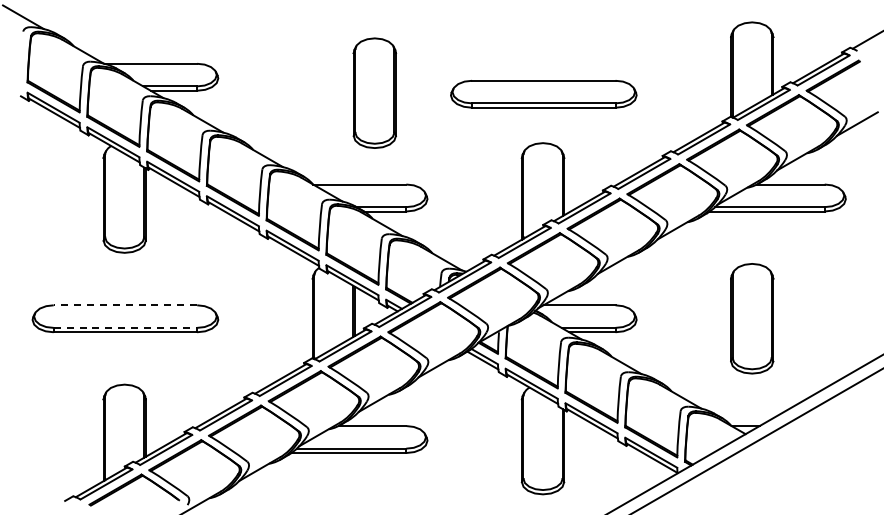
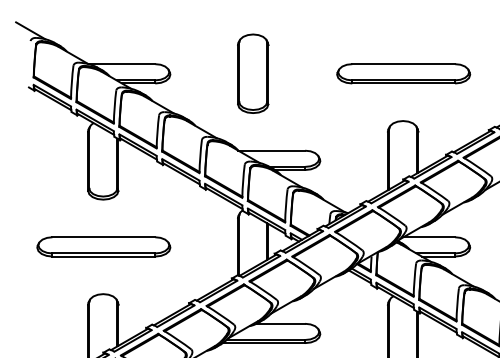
part: (374, 92) -> (252, 73), moved
part: (543, 94) -> (403, 73), moved
line: (125, 305) -> (103, 237), dashed -> solid
line: (125, 327) -> (103, 253), dashed -> solid

